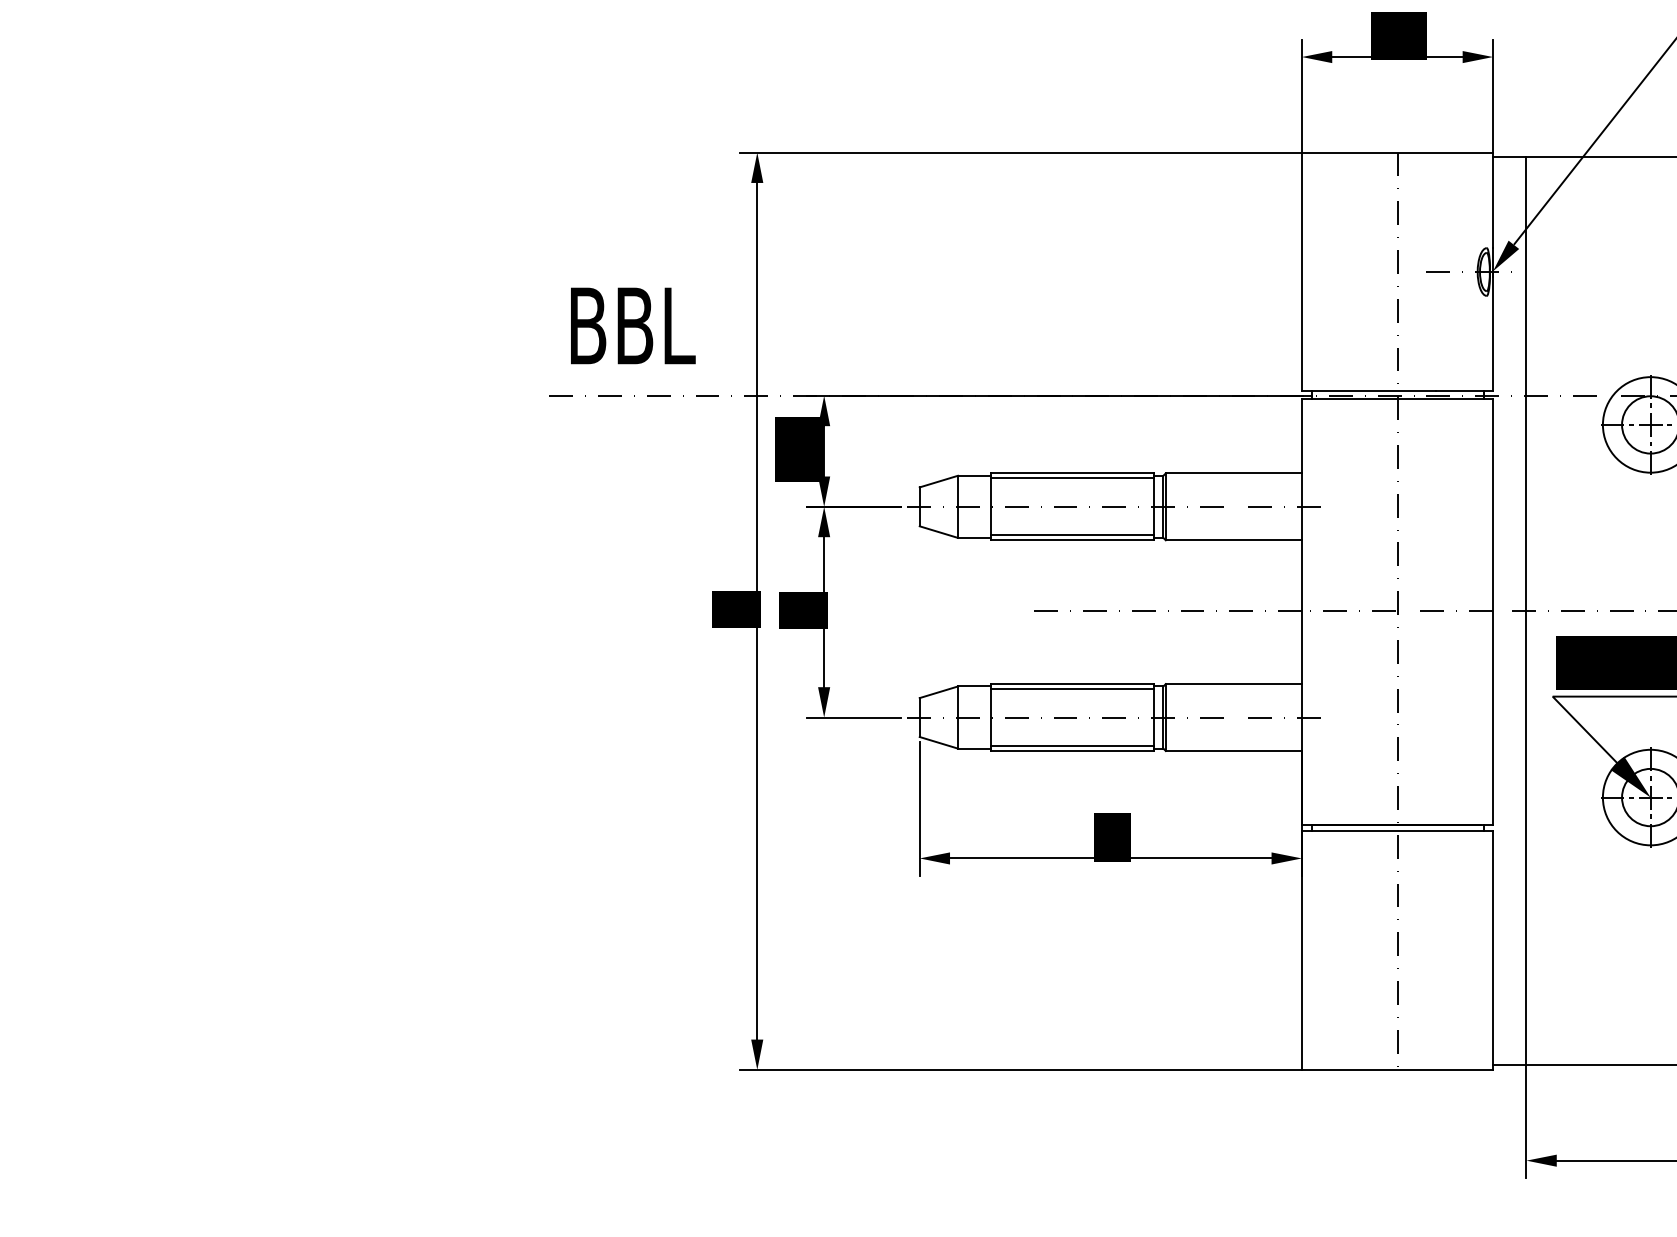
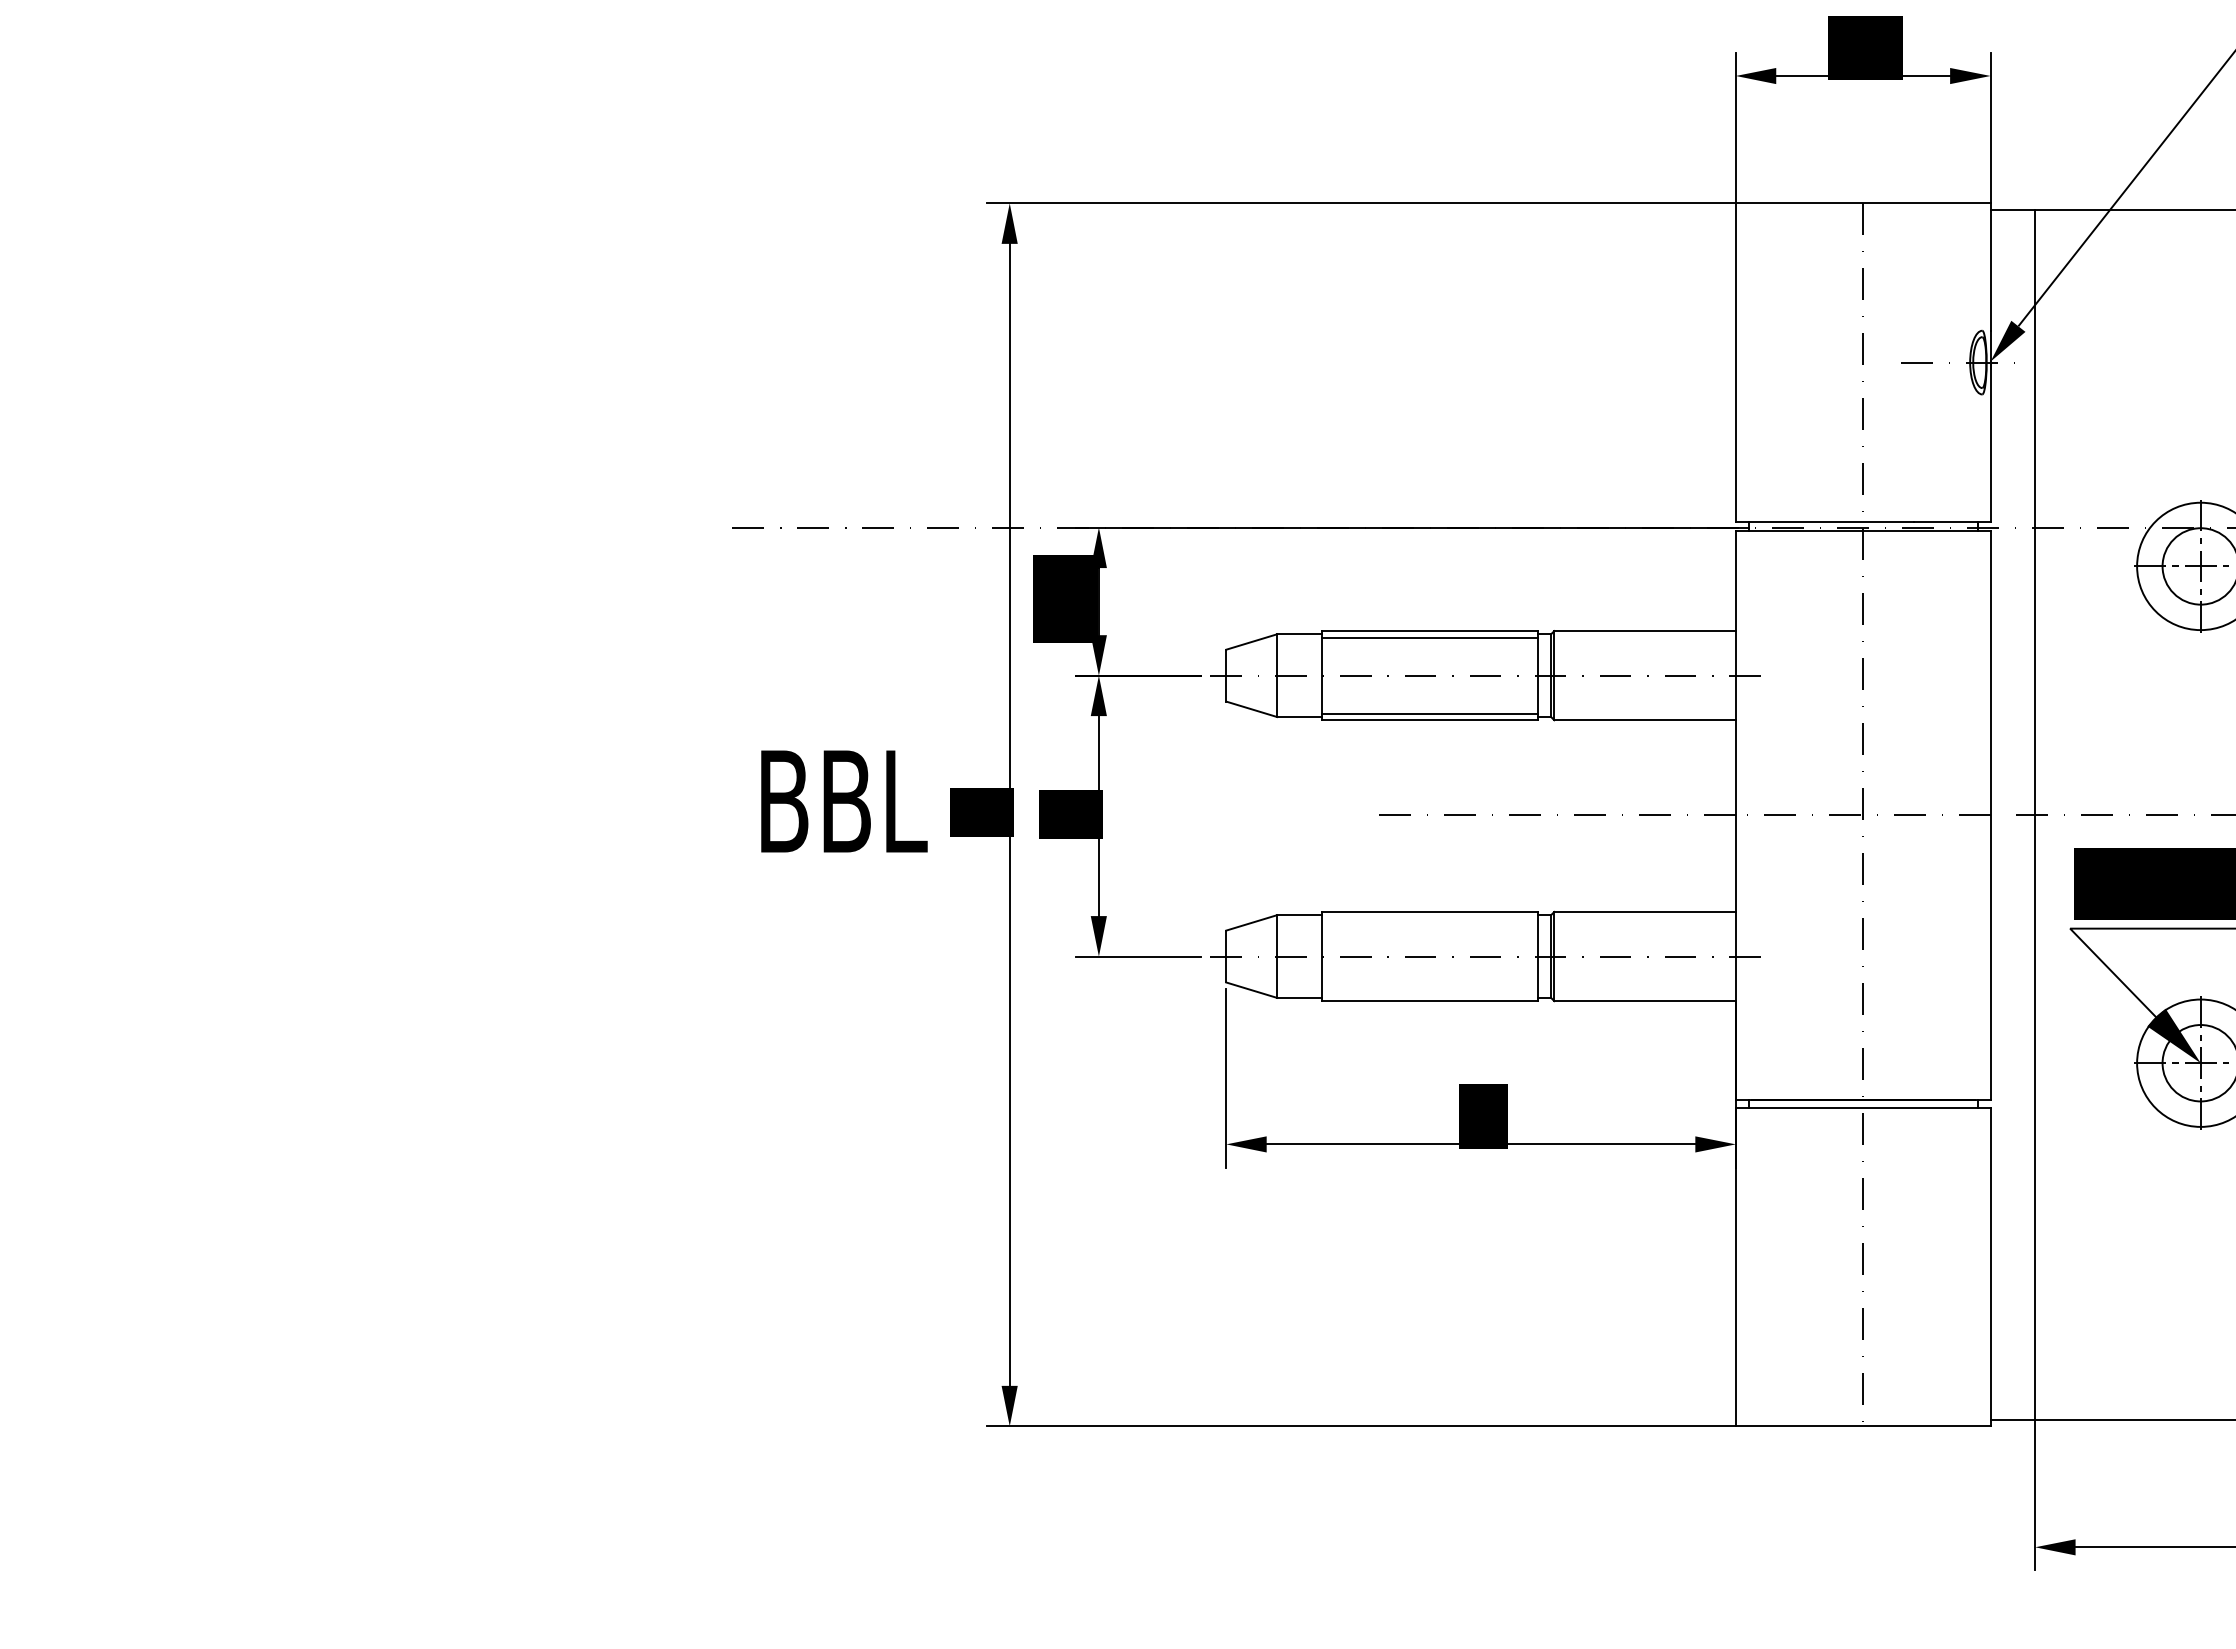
text: (633, 325) -> (844, 801), moved
line: (1072, 689) -> (1429, 918), removed
line: (1072, 746) -> (1429, 994), removed

